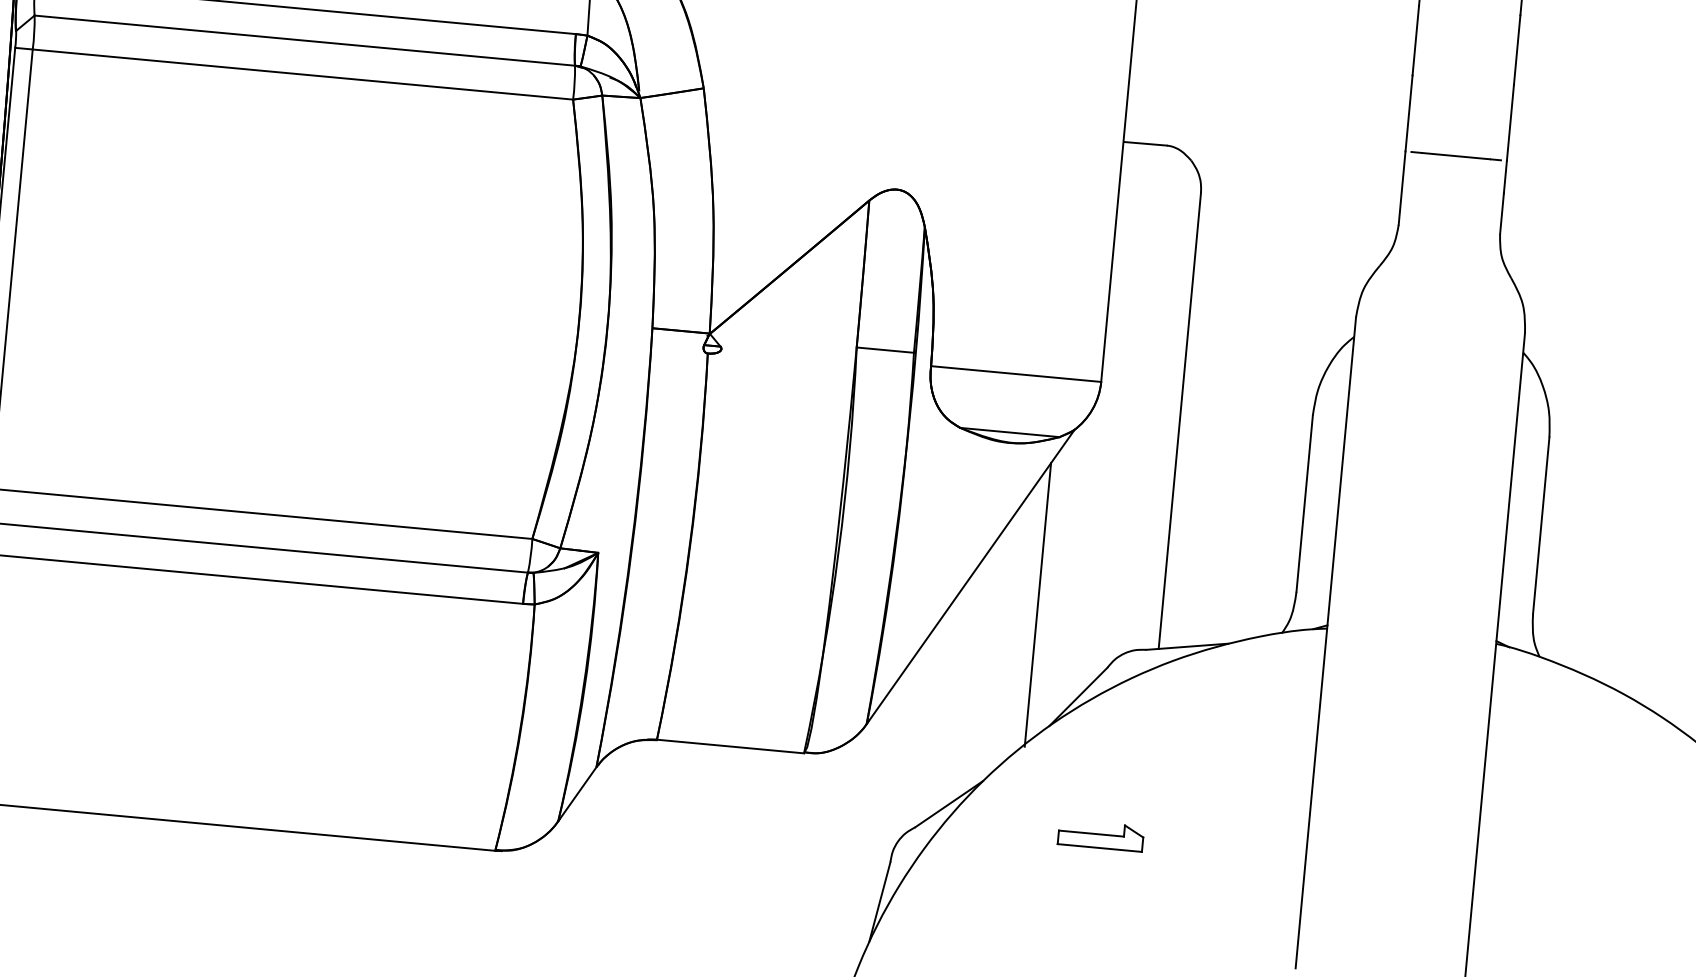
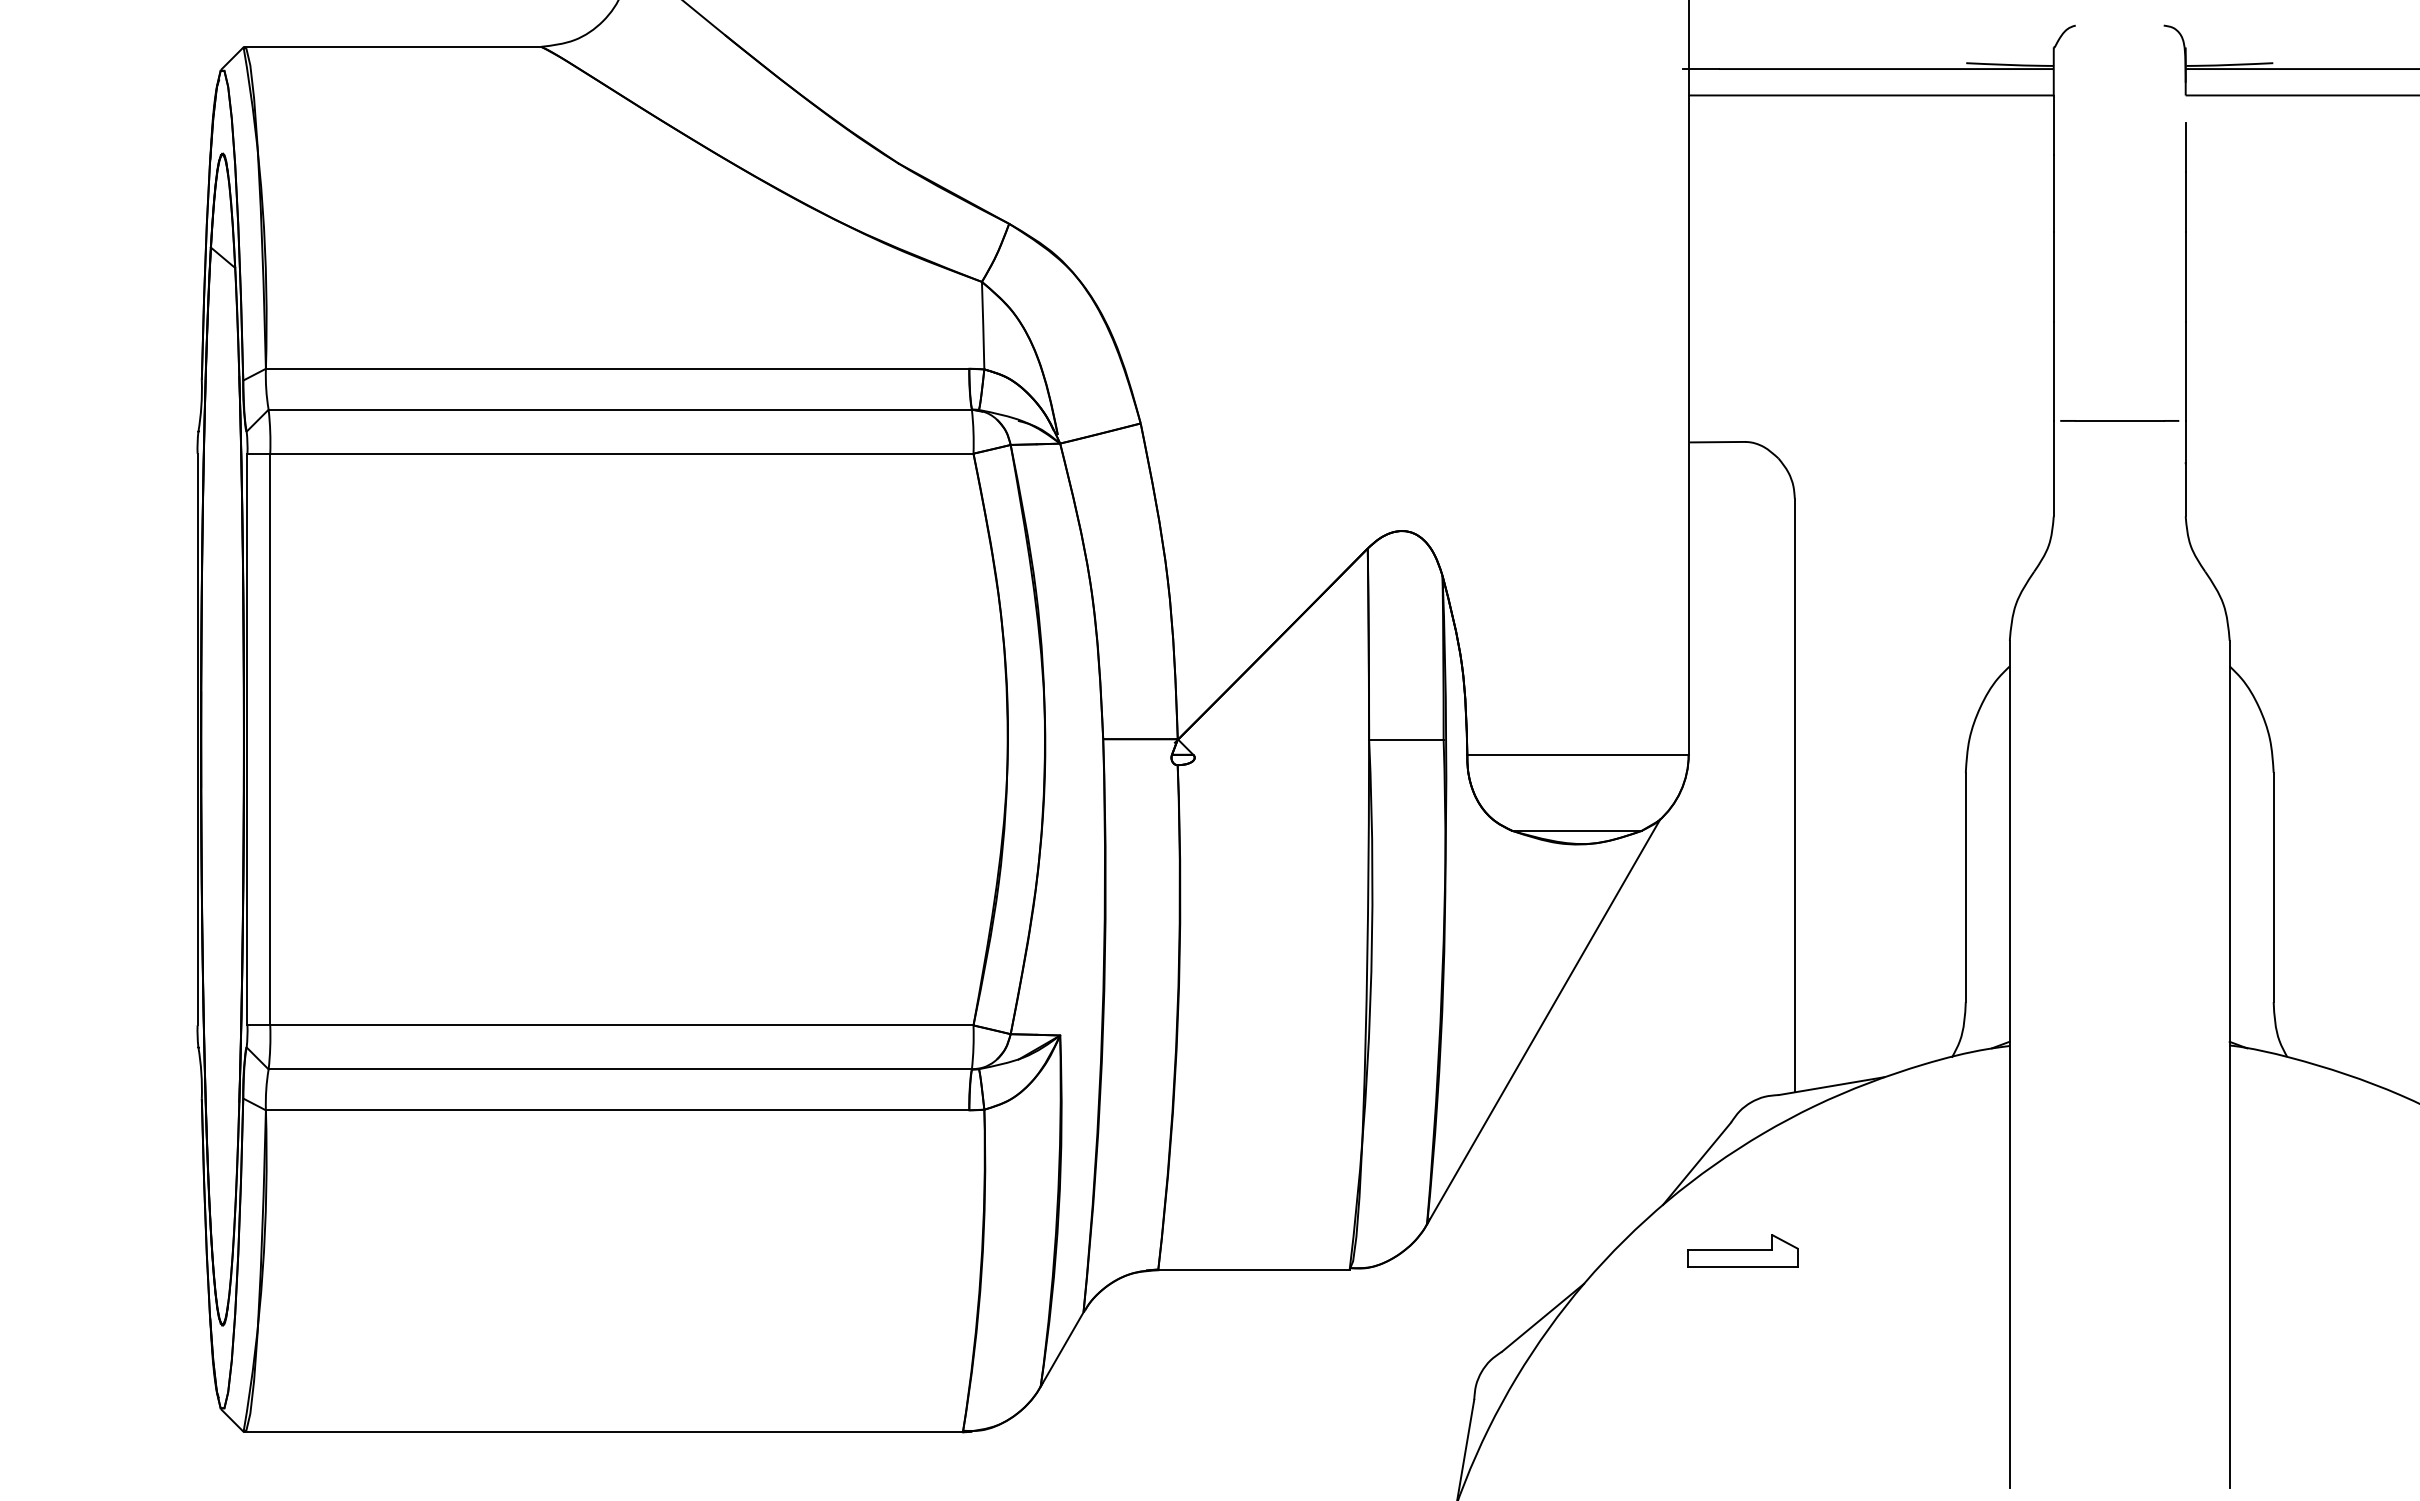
line: (1037, 604) -> (1633, 1049), removed
part: (1100, 835) -> (1742, 1250), moved

